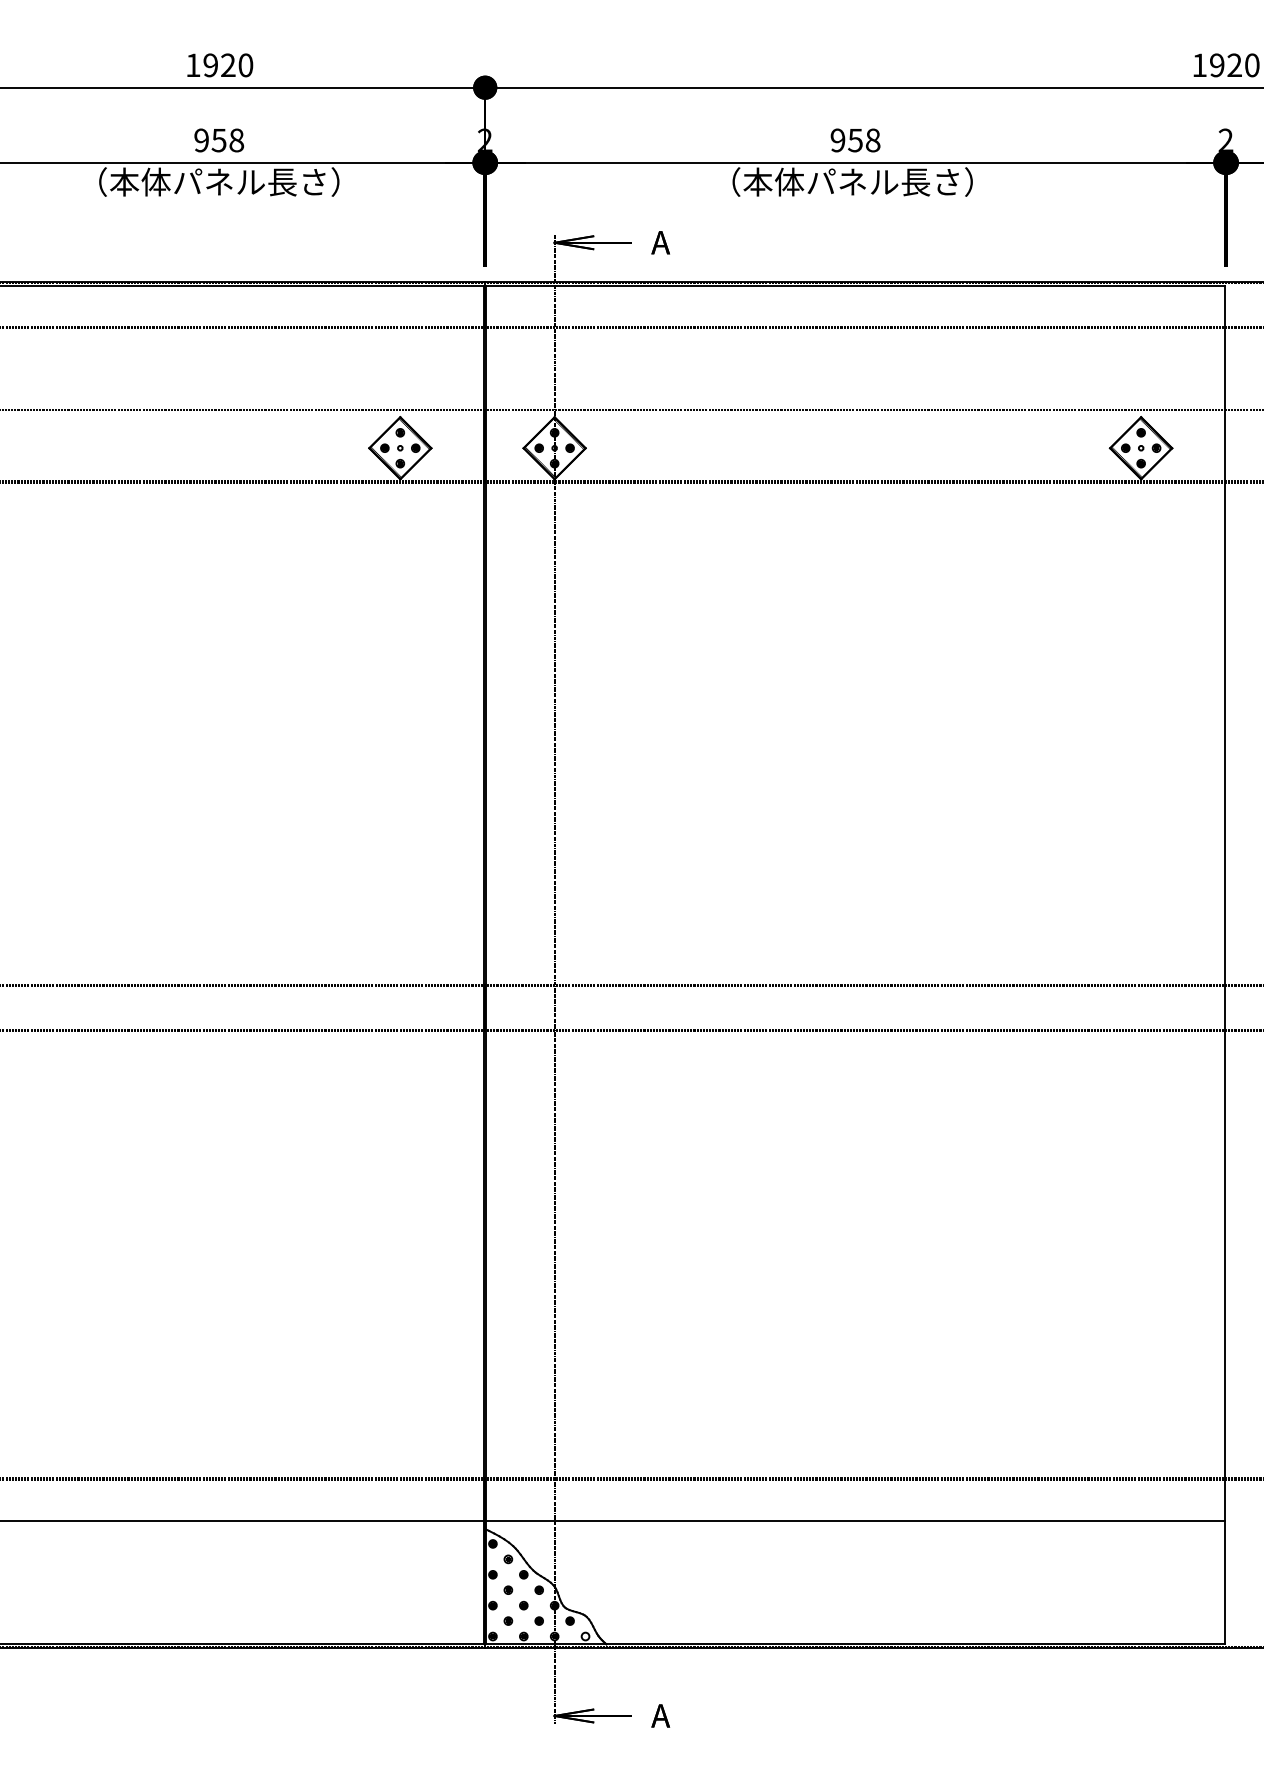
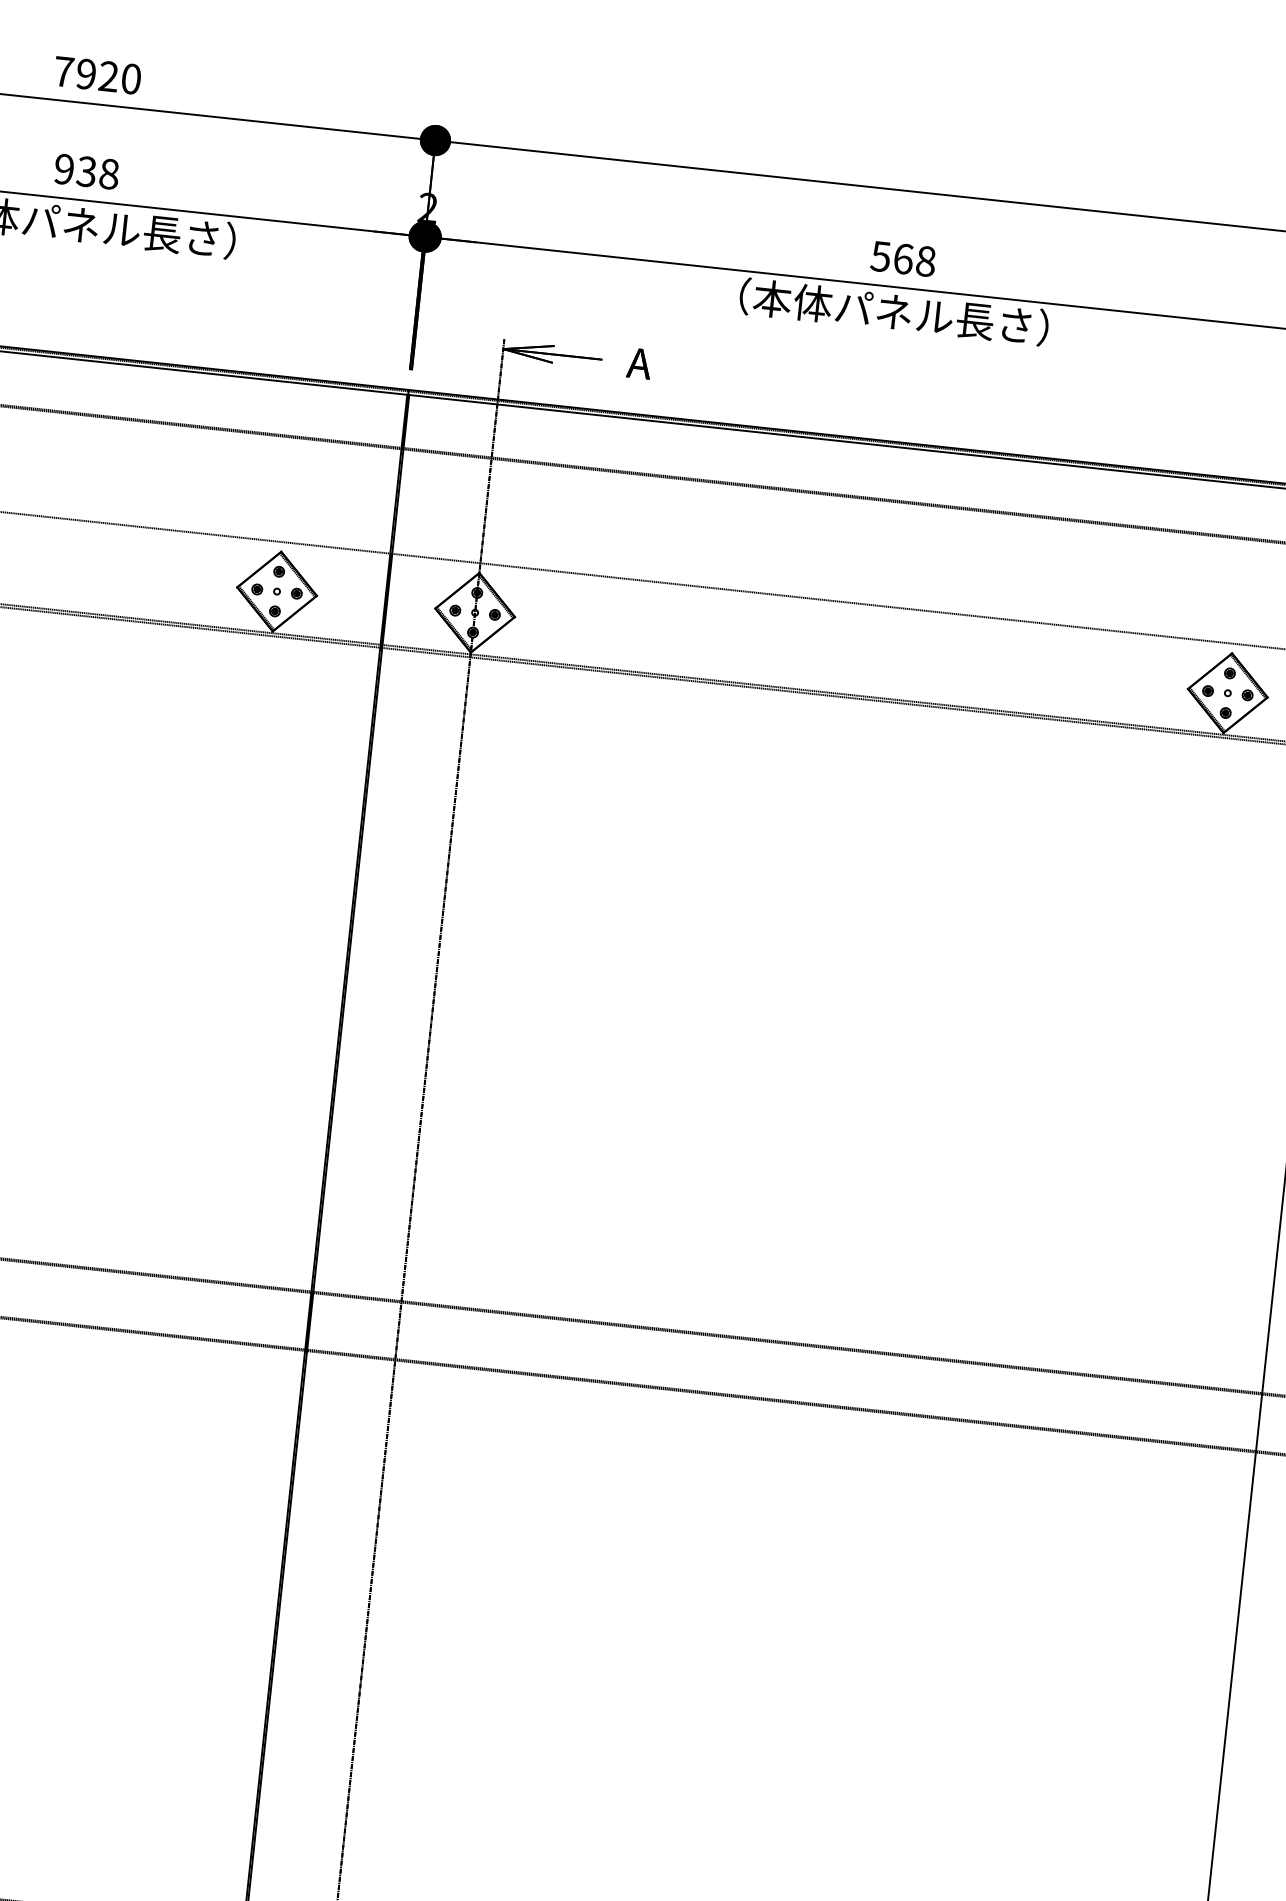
text: (193, 64) -> (64, 70), 1920 -> 7920
text: (219, 139) -> (87, 170), 958 -> 938
text: (846, 140) -> (891, 257), 958 -> 568

